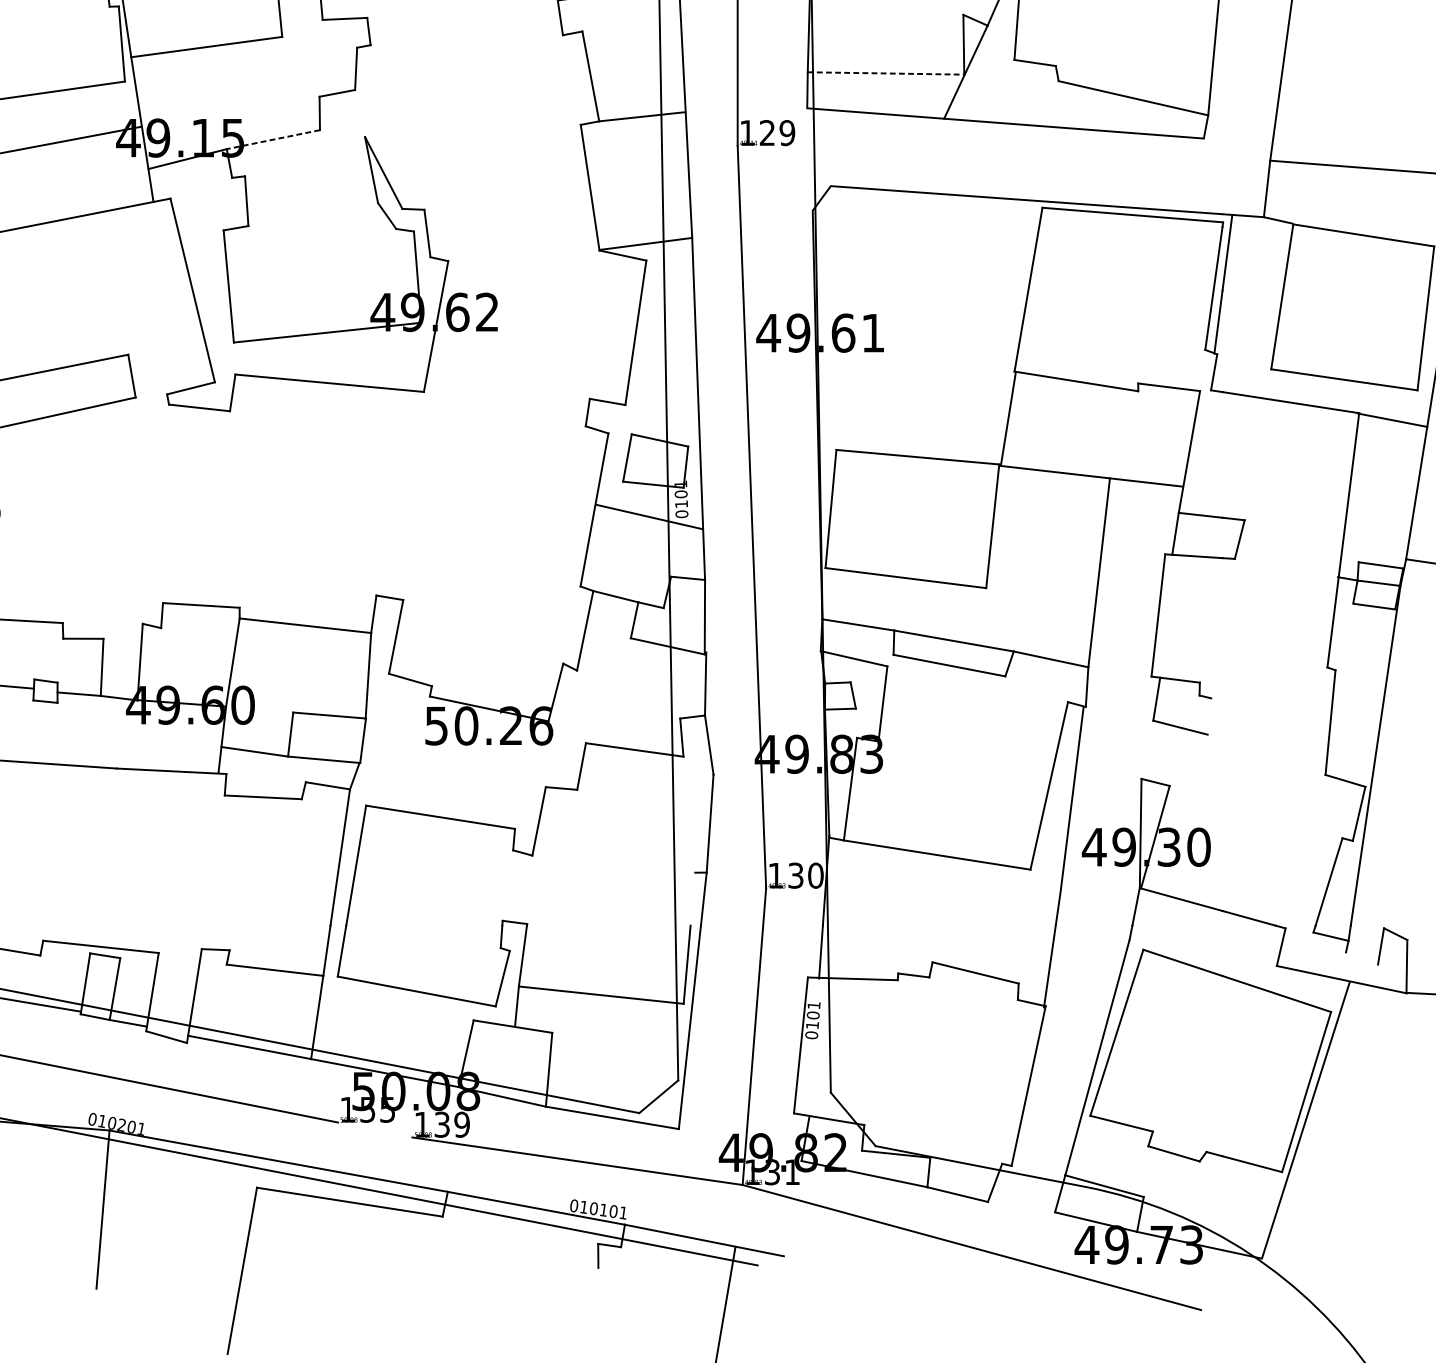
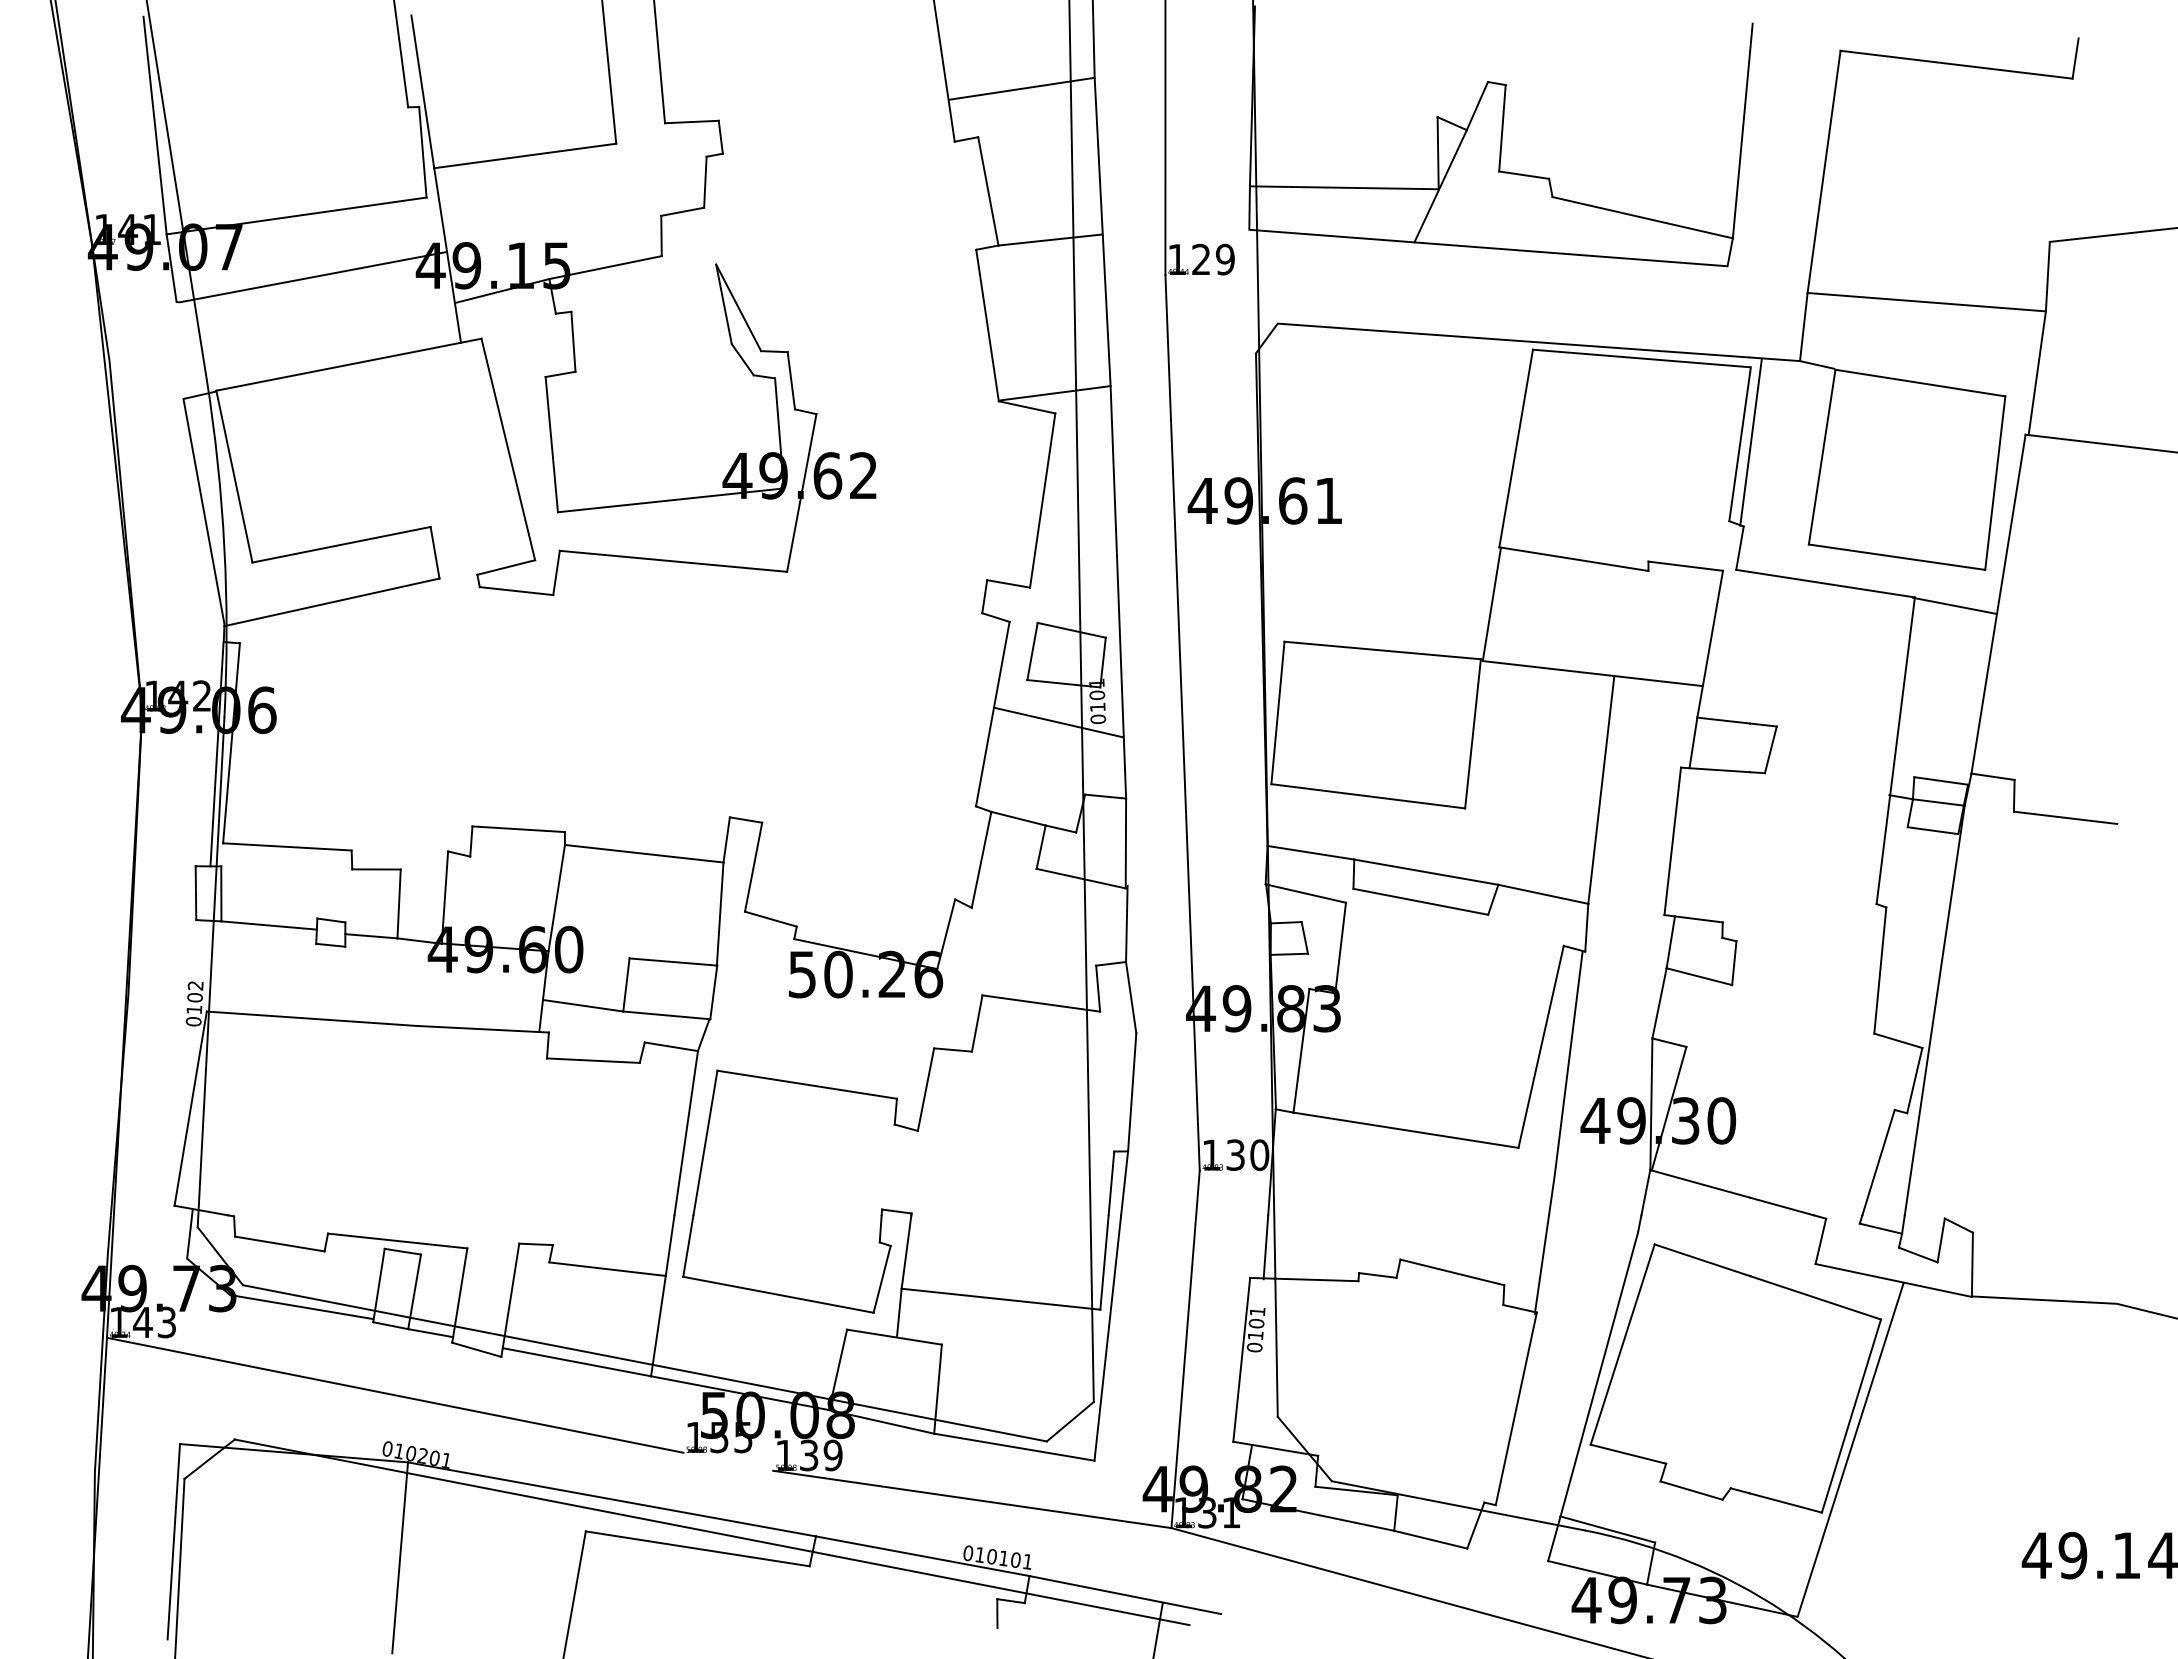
line: (886, 73) -> (1344, 187), dashed -> solid
line: (273, 139) -> (605, 267), dashed -> solid
line: (1209, 716) -> (1734, 963), added
line: (1147, 749) -> (1659, 1003), added
line: (692, 899) -> (1111, 1183), added
line: (1361, 958) -> (1917, 1254), added

